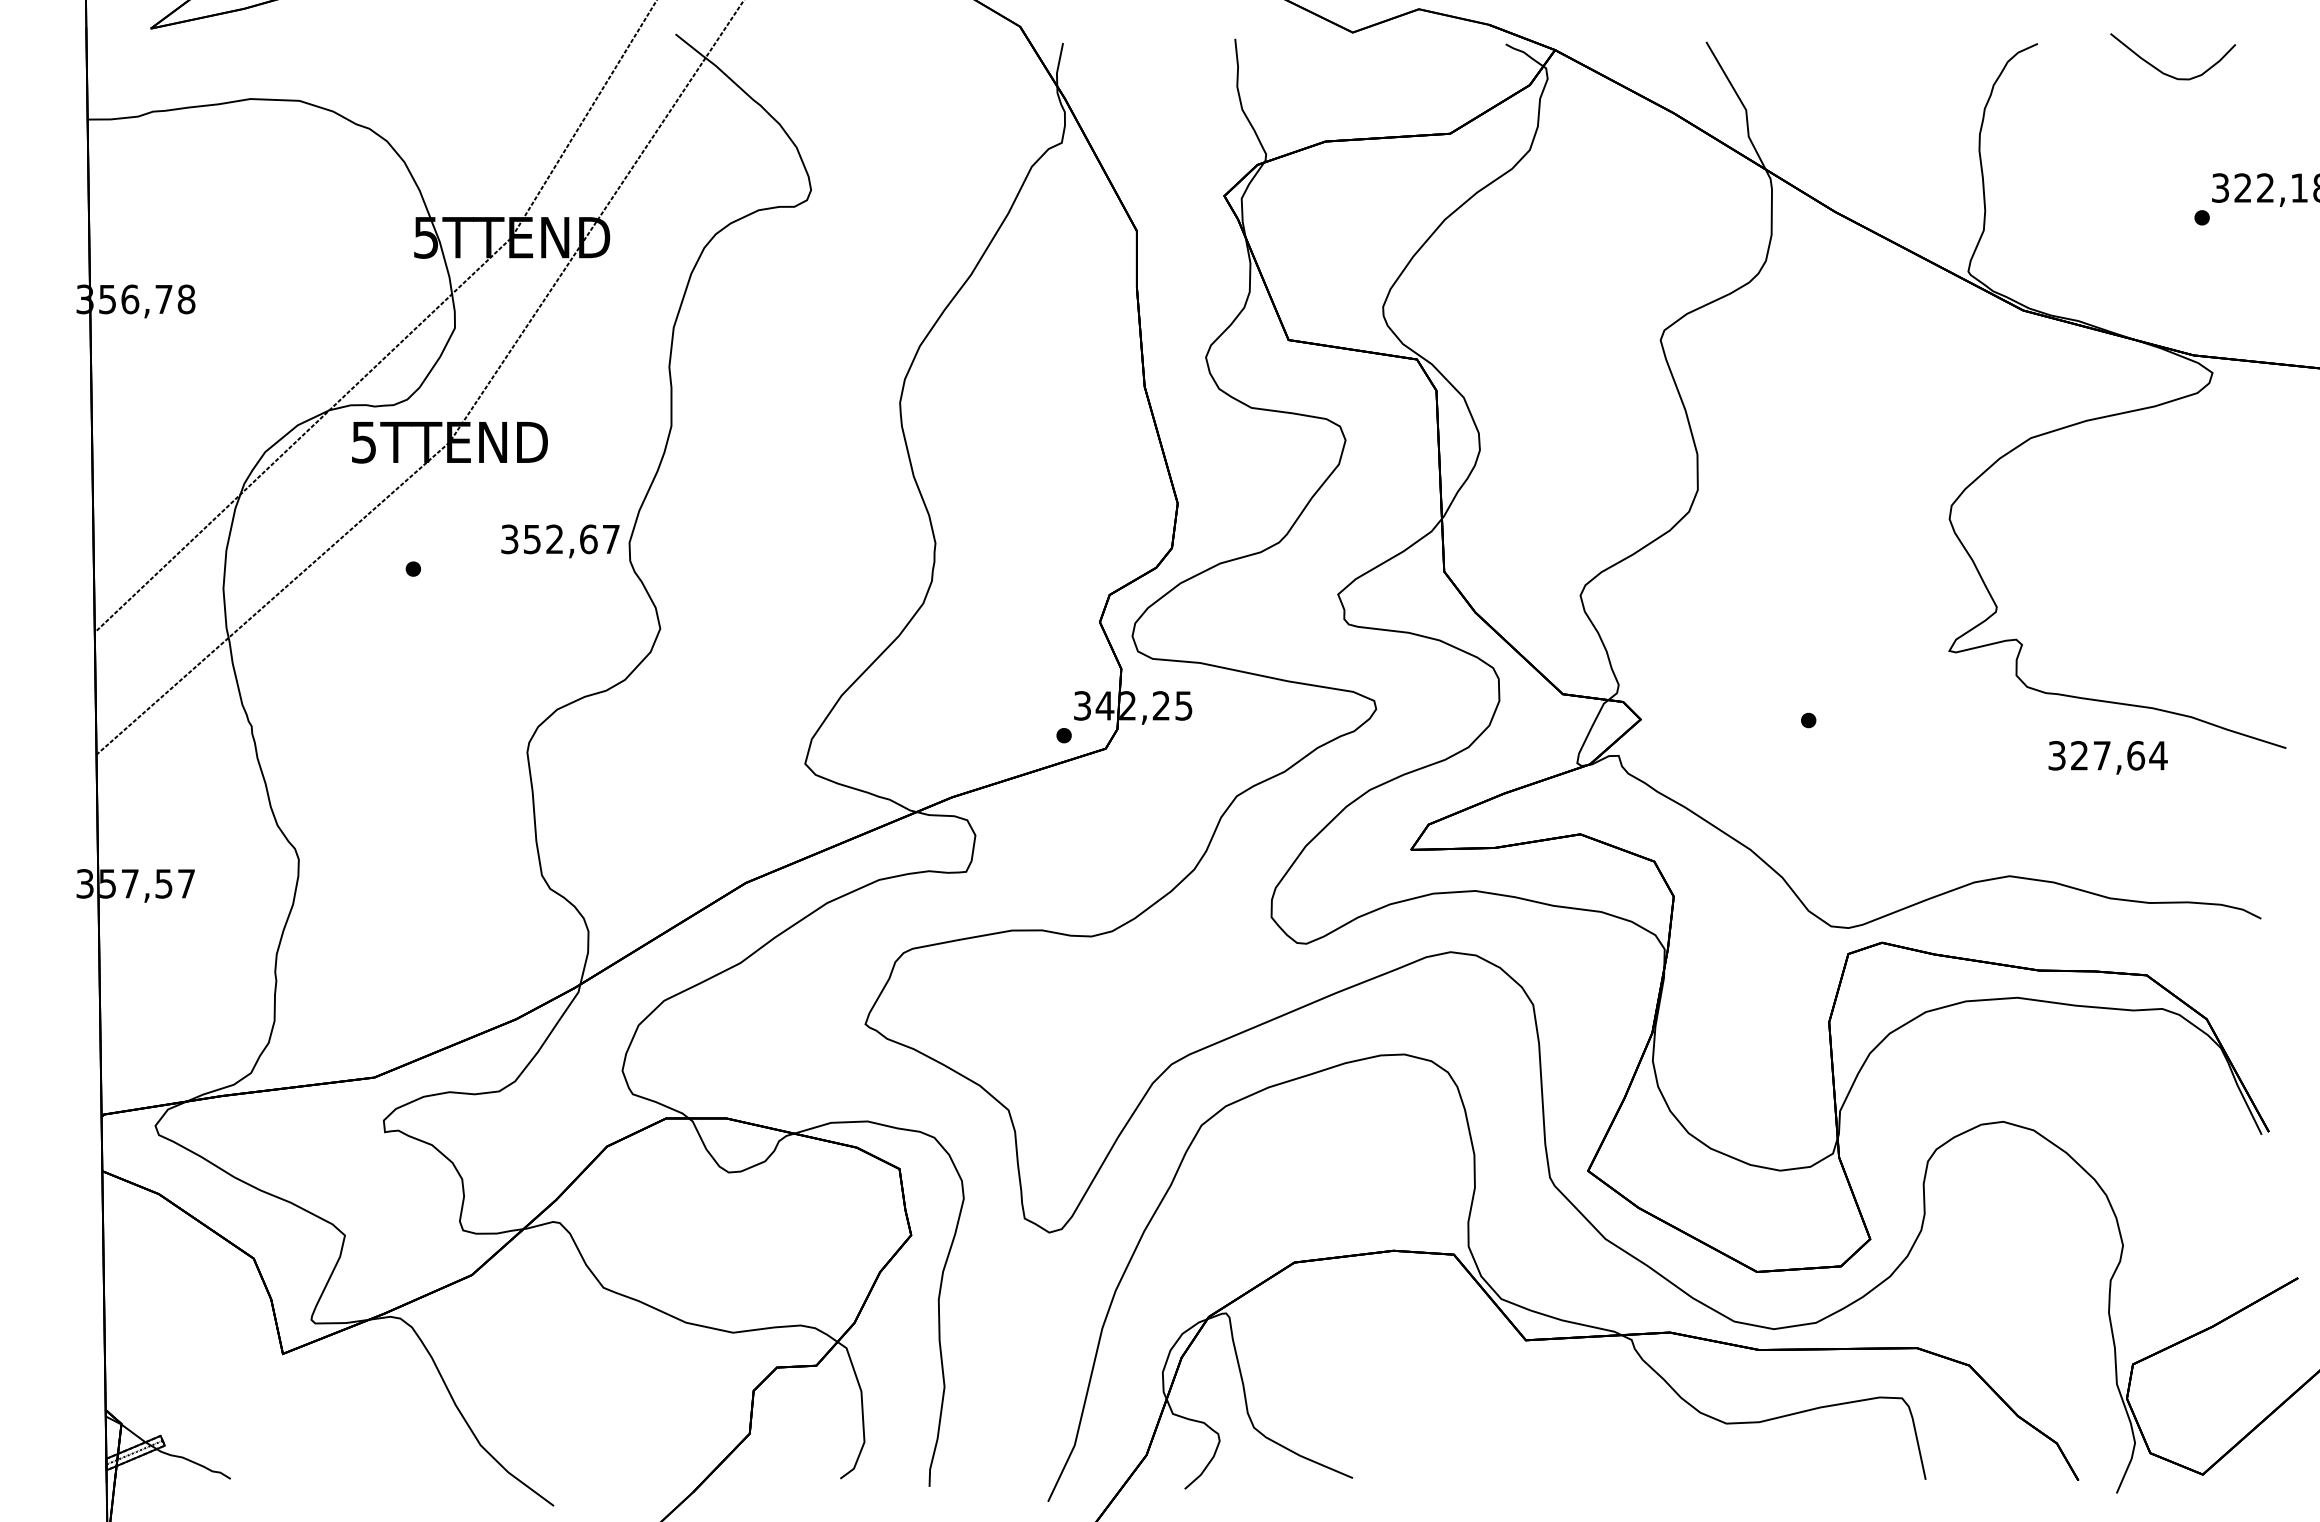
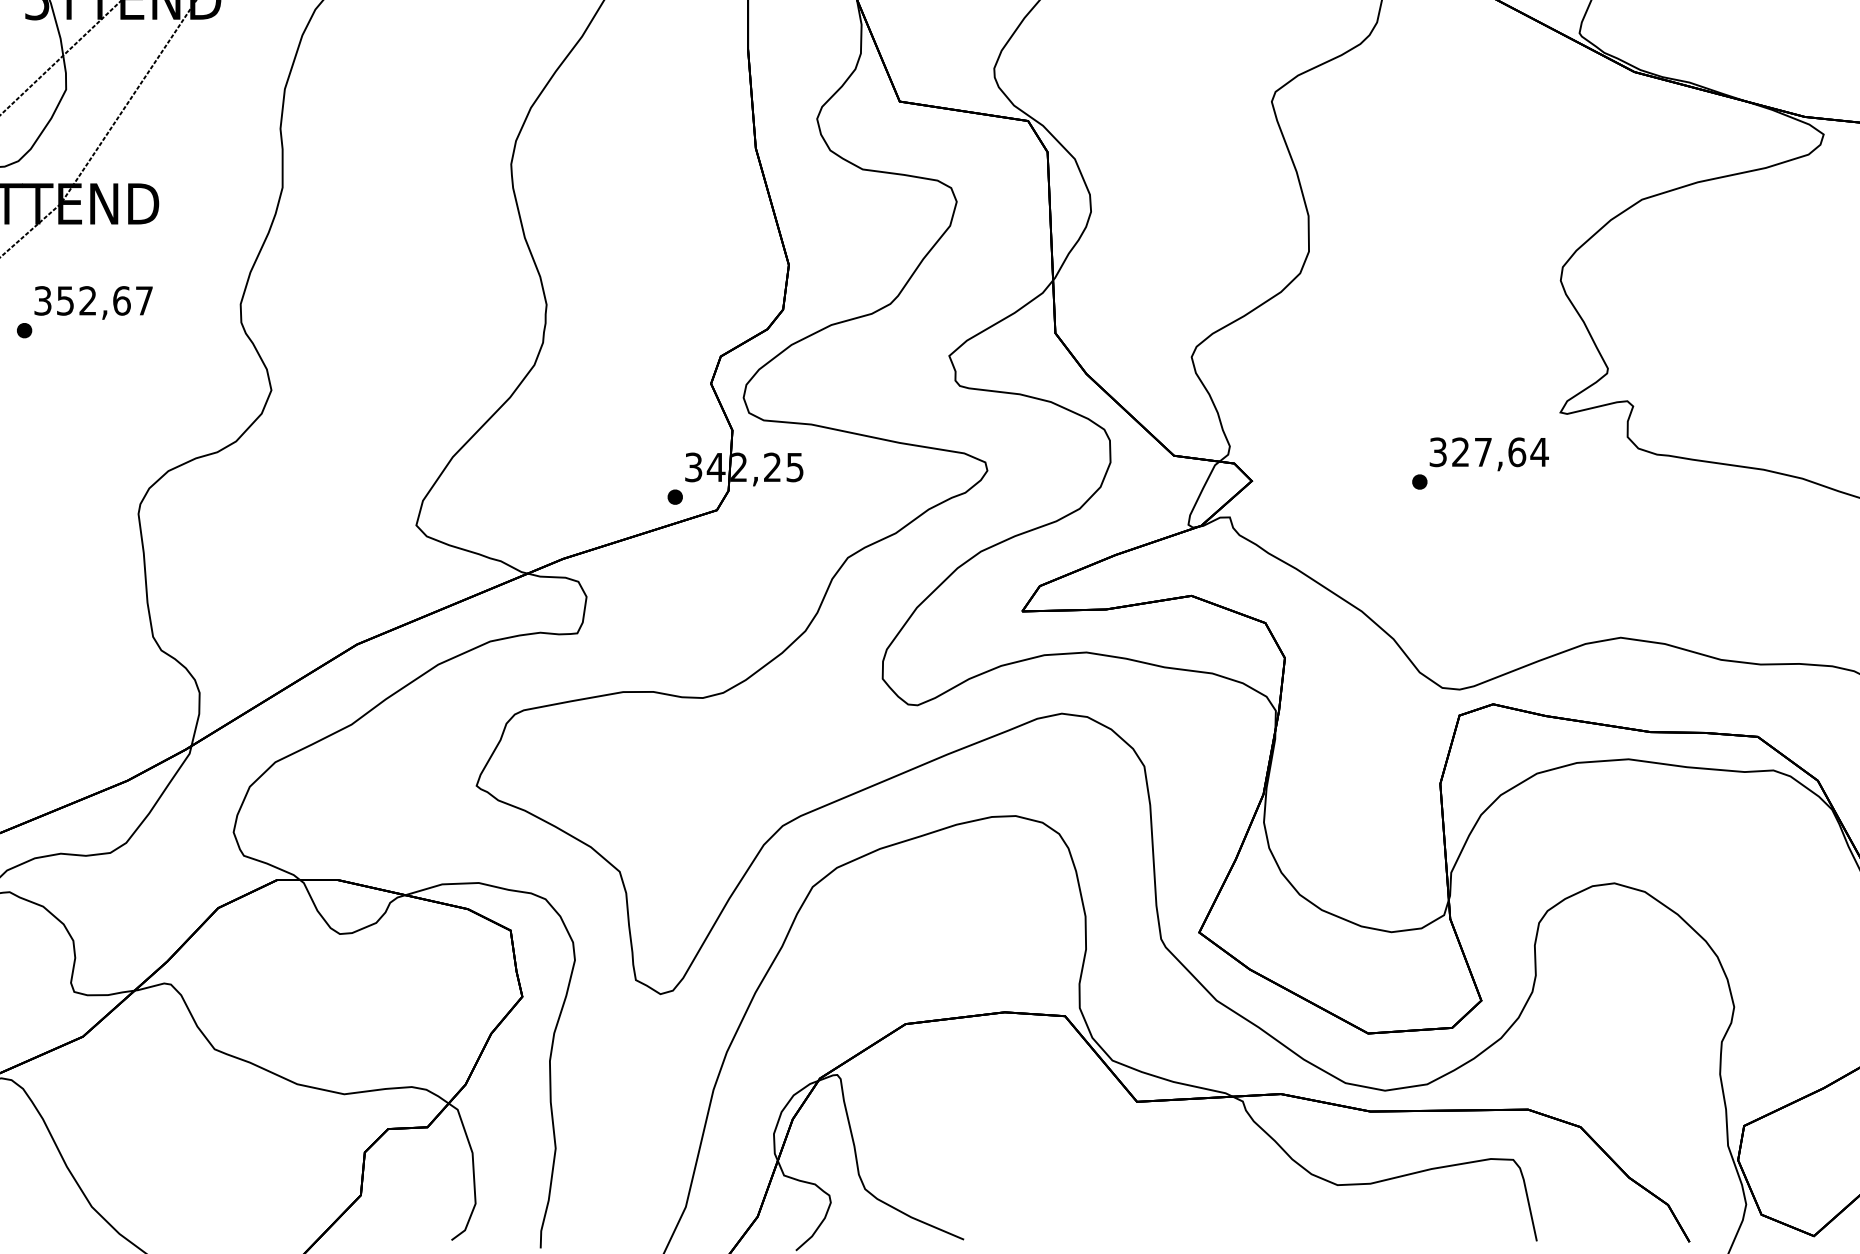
text: (560, 541) -> (93, 303), moved
text: (2107, 757) -> (1488, 454), moved

